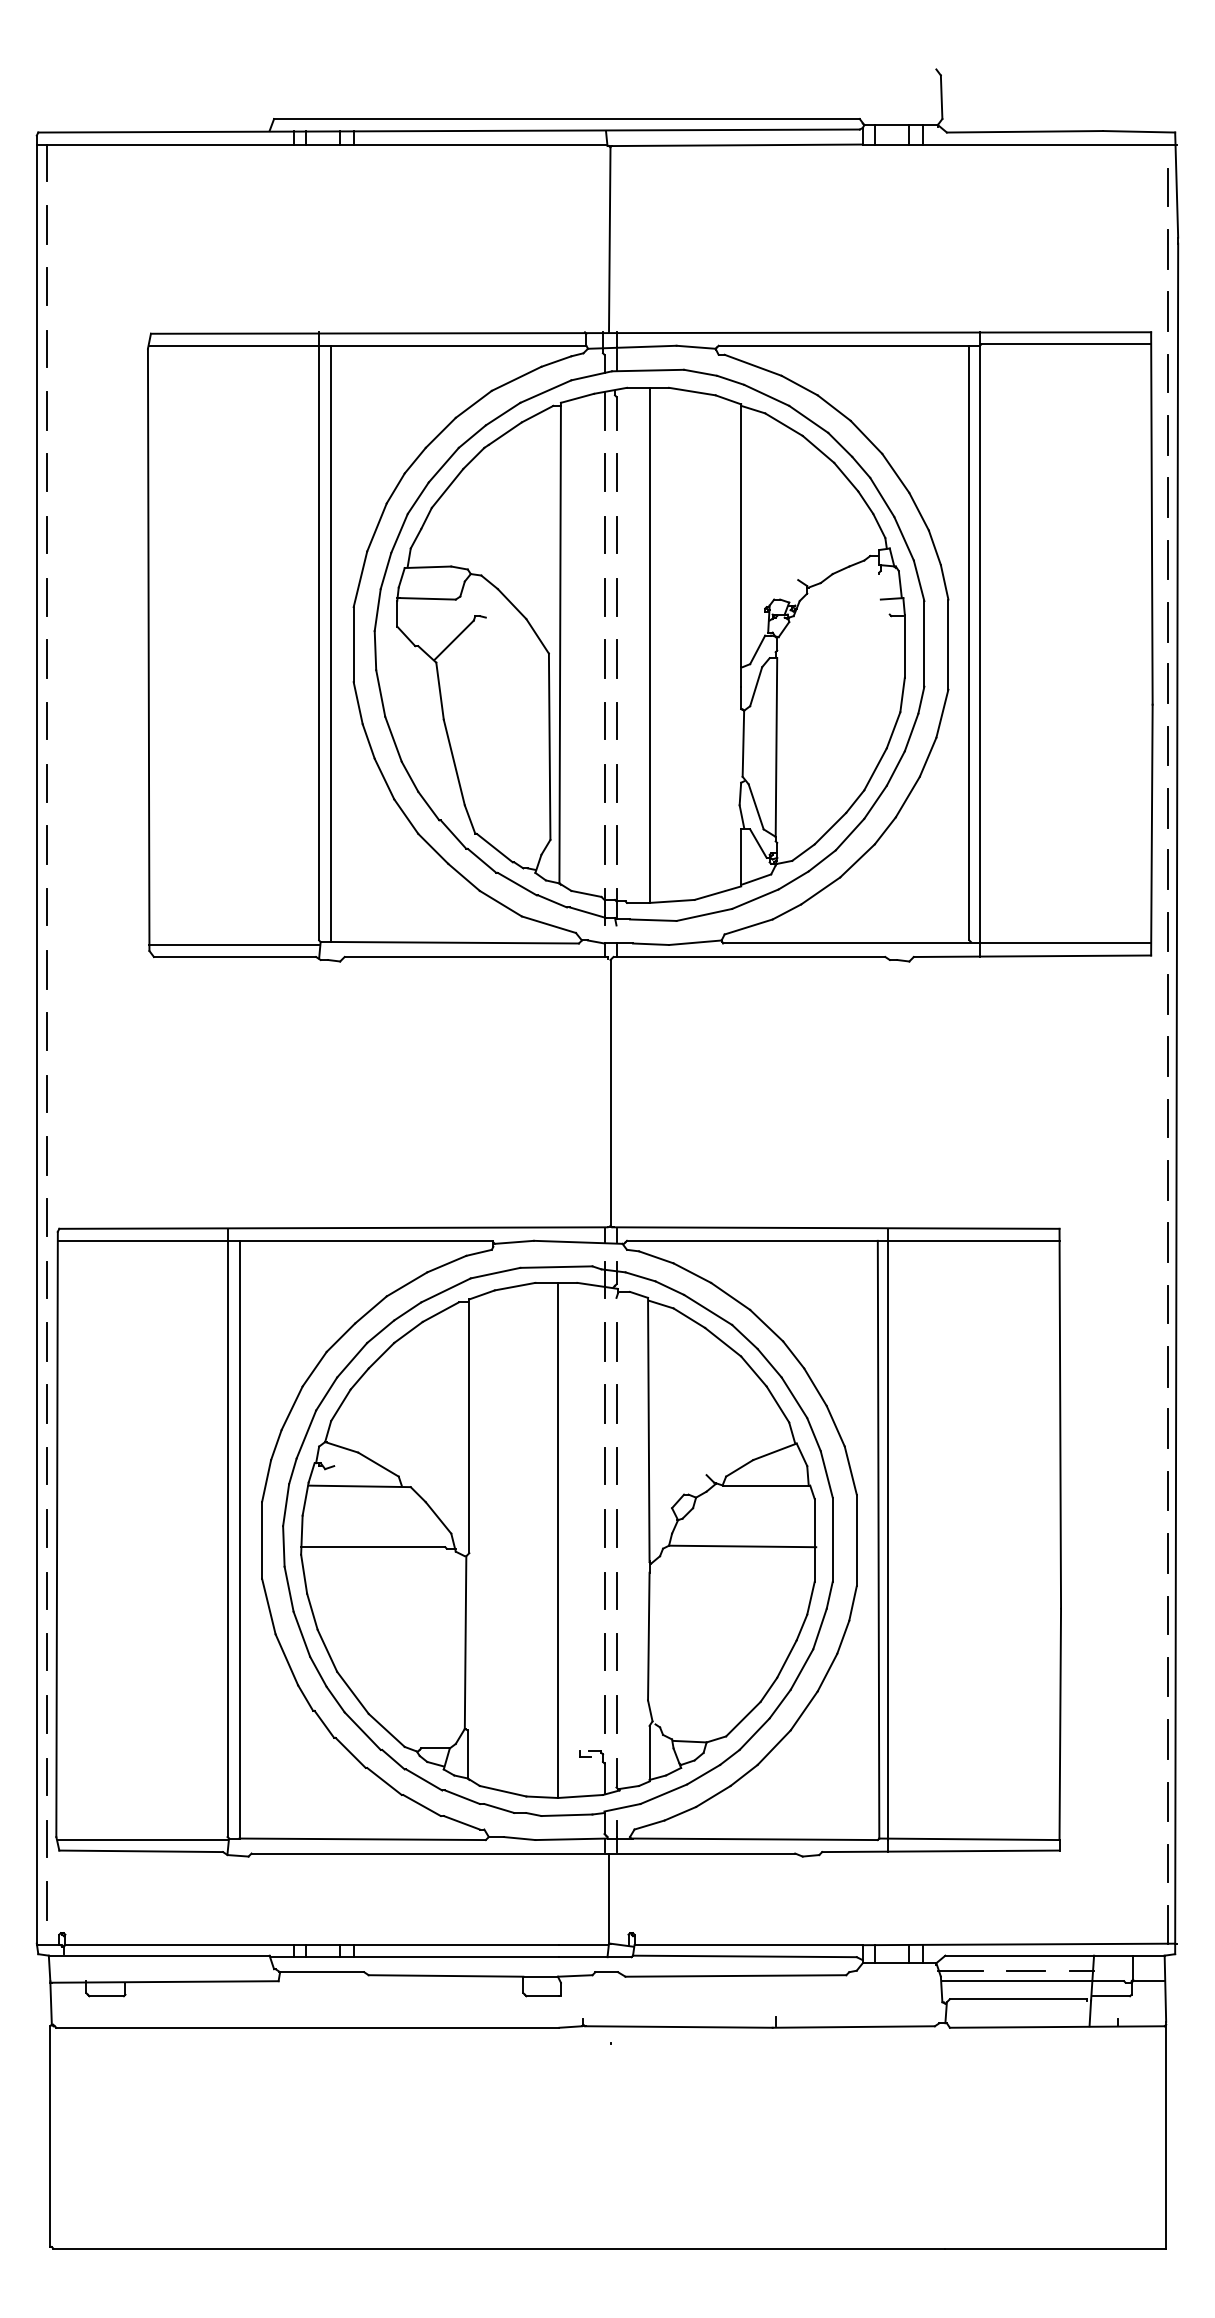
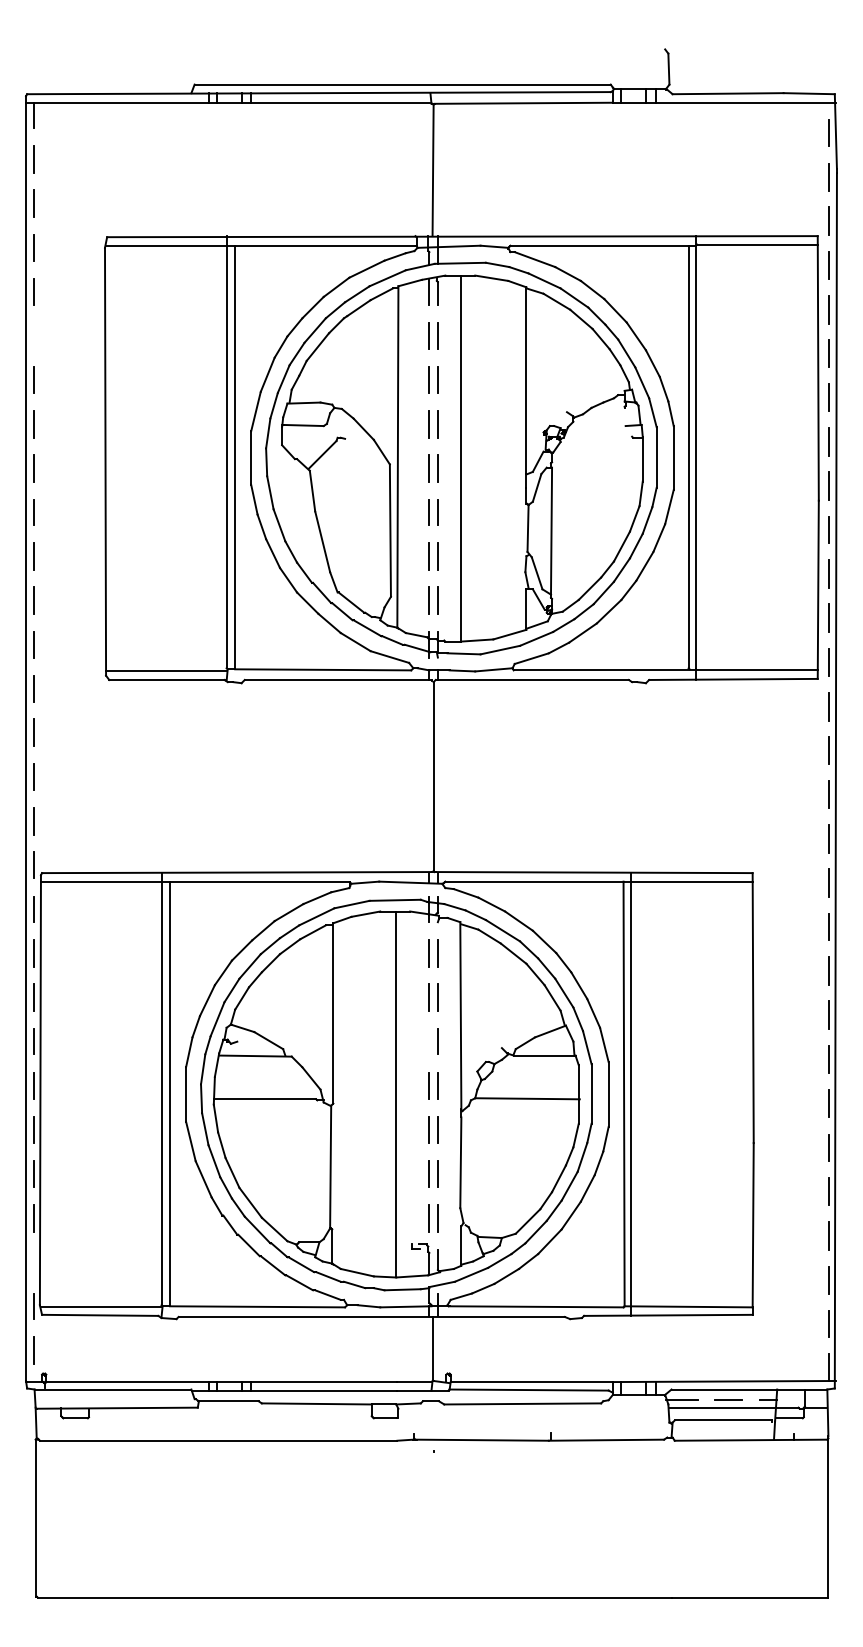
line: (47, 472) -> (33, 335), removed
line: (604, 1465) -> (429, 1041), removed
line: (47, 1776) -> (33, 1262), removed

